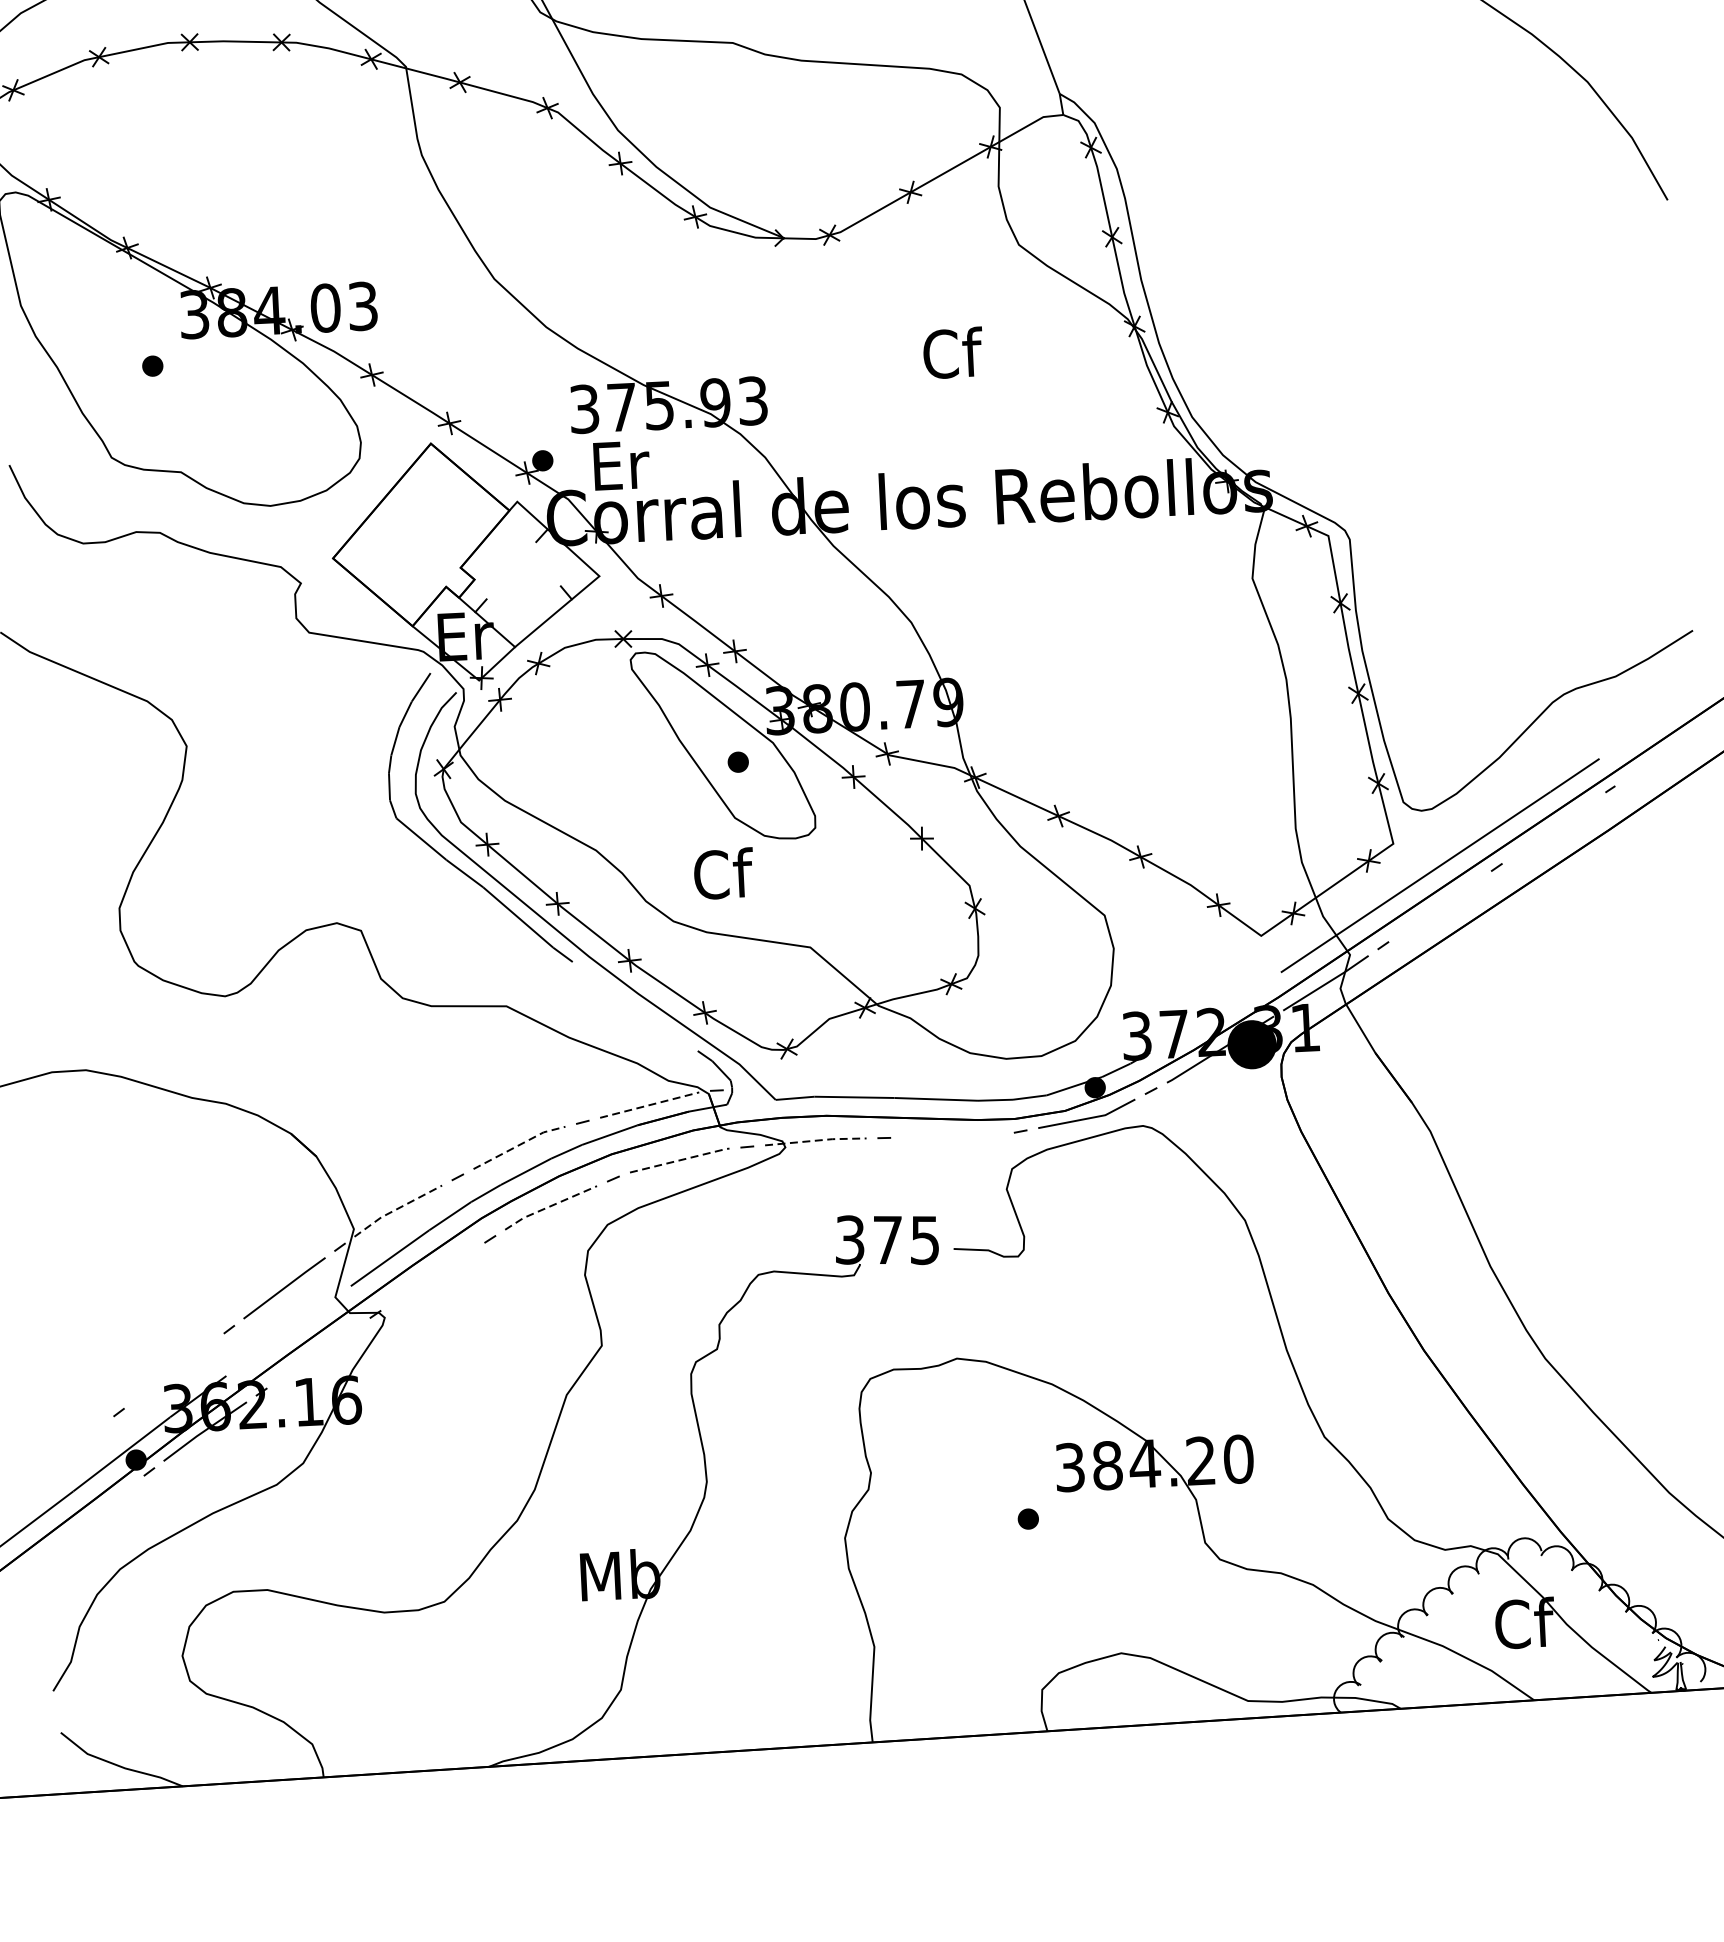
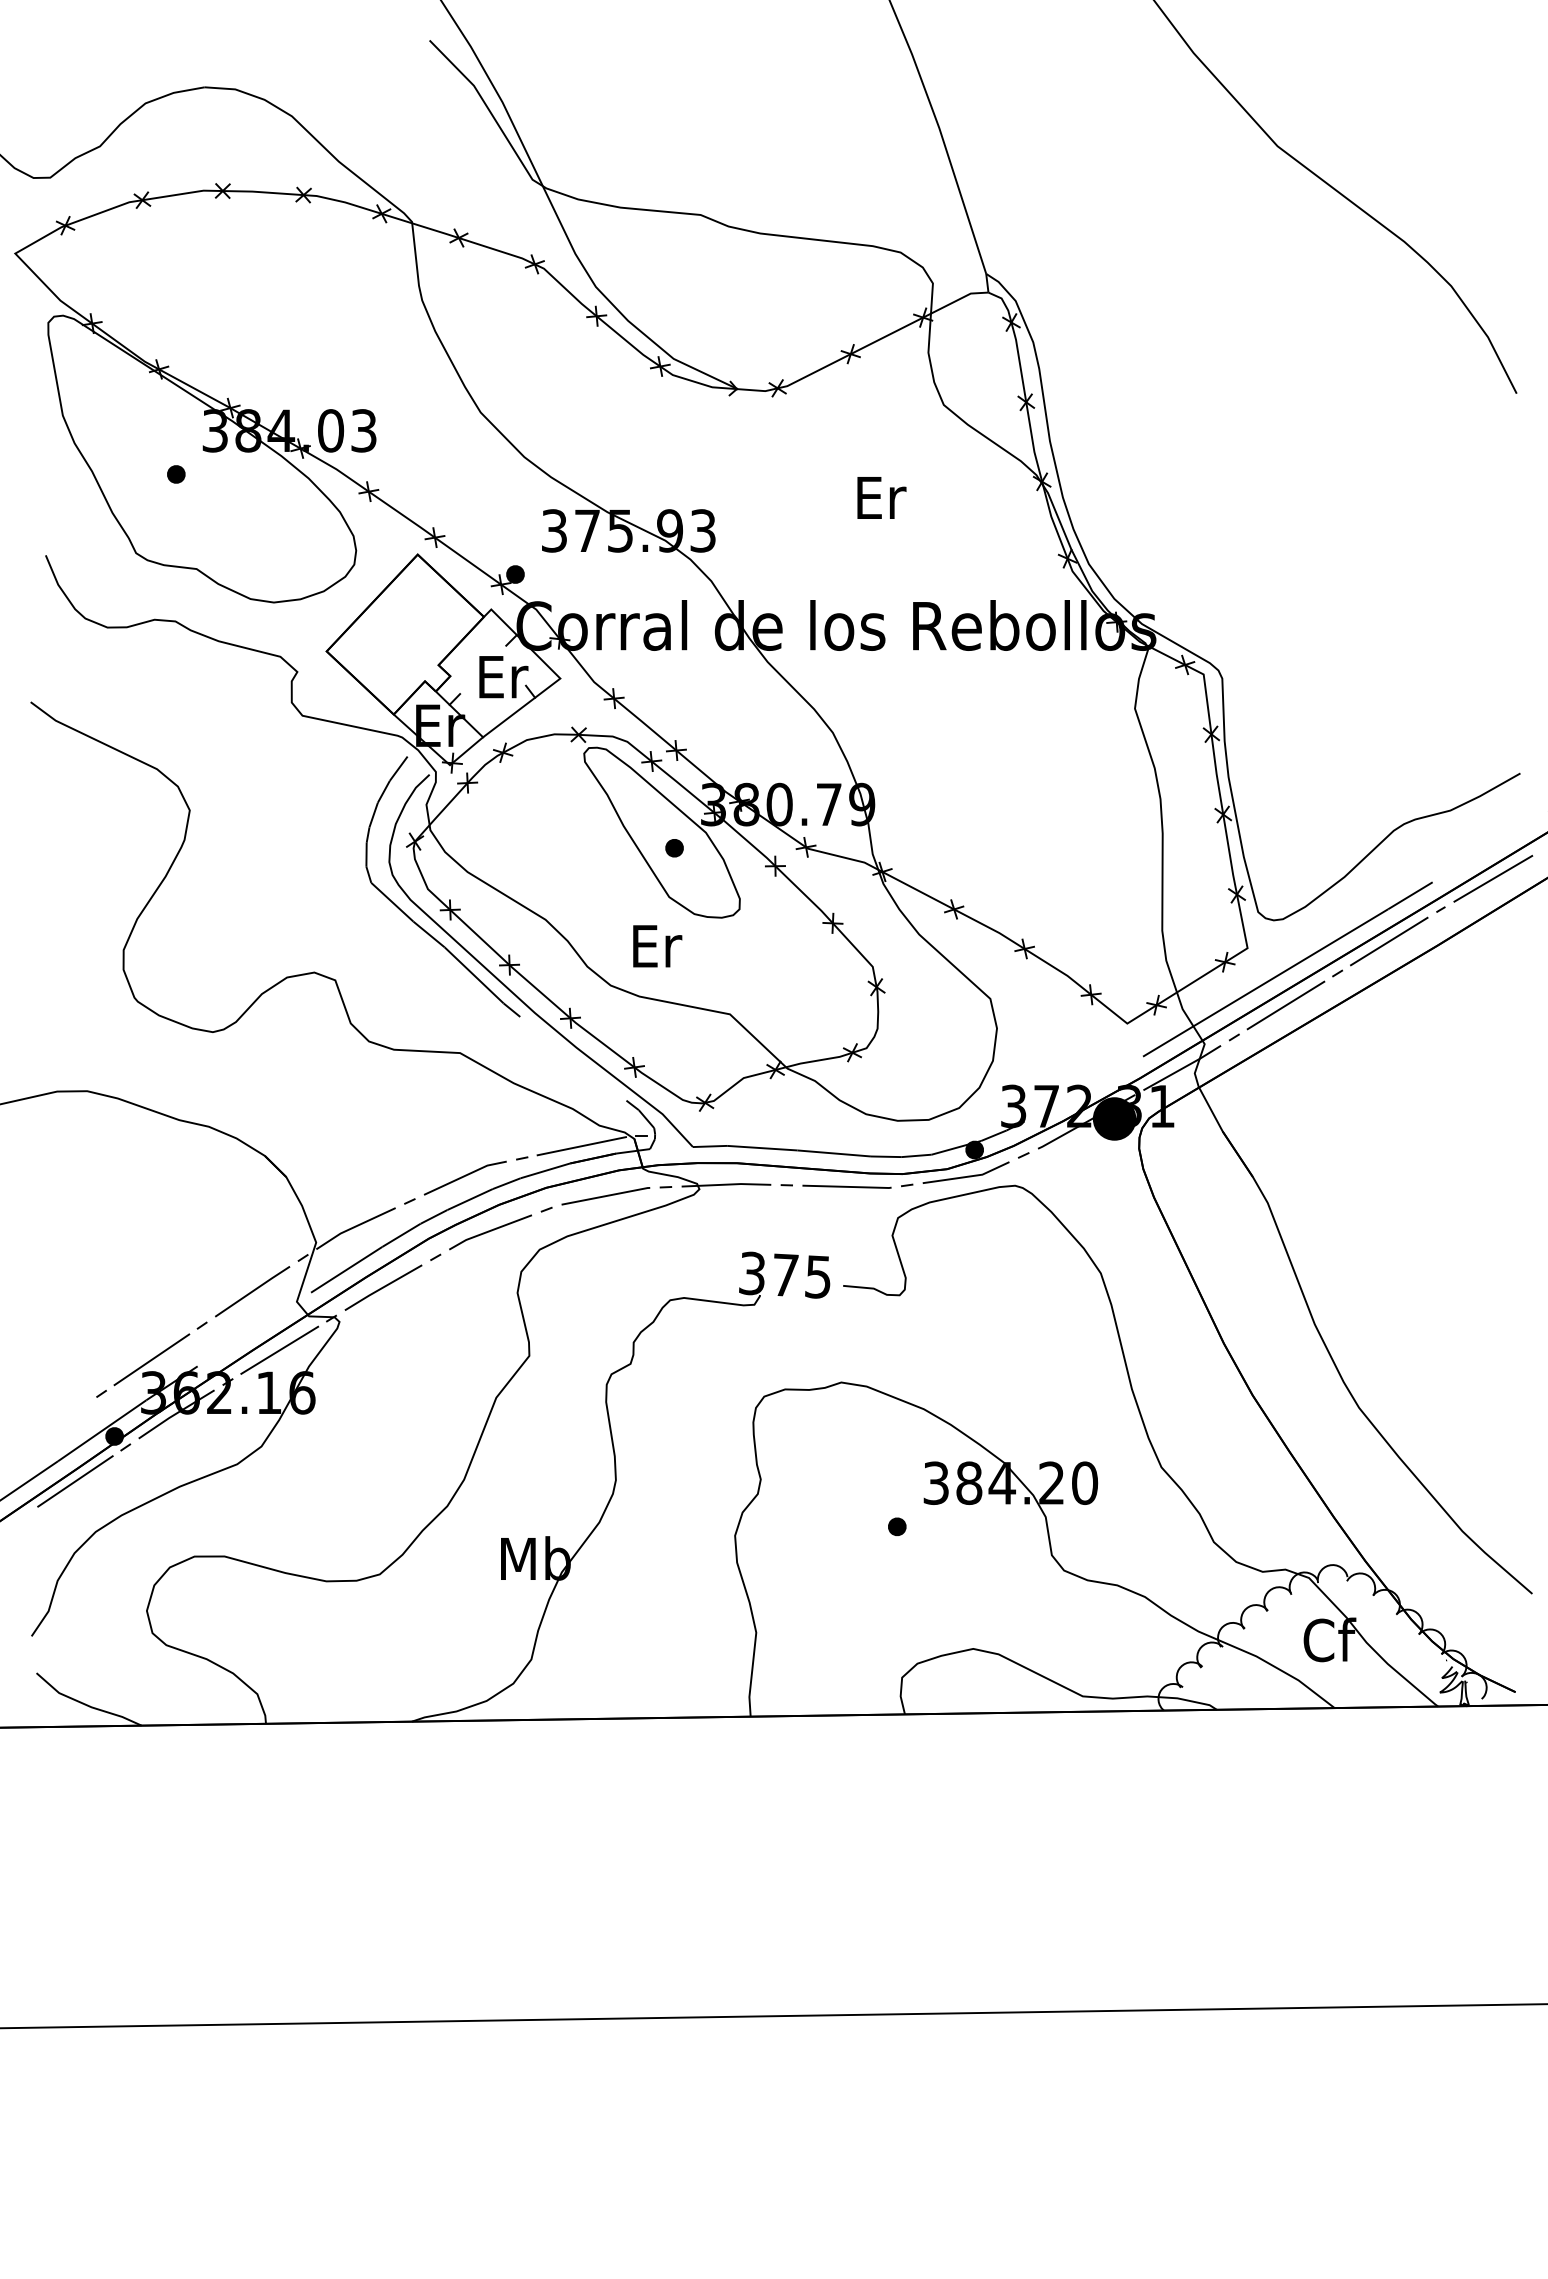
text: (953, 353) -> (881, 497), Cf -> Er
text: (621, 466) -> (503, 677), moved
line: (1668, 751) -> (1493, 878), added
line: (1553, 828) -> (1389, 941), added
text: (723, 873) -> (656, 945), Cf -> Er
line: (1439, 906) -> (1285, 1005), added
line: (650, 1105) -> (582, 1146), dashed -> solid
line: (951, 1136) -> (846, 1186), added
line: (816, 1140) -> (727, 1184), dashed -> solid
line: (519, 1144) -> (465, 1175), dashed -> solid
line: (680, 1159) -> (606, 1195), dashed -> solid
line: (549, 1206) -> (489, 1231), dashed -> solid
line: (397, 1208) -> (355, 1226), dashed -> solid
line: (432, 1276) -> (383, 1287), added
line: (318, 1352) -> (279, 1349), added
line: (173, 1370) -> (151, 1359), added
line: (94, 1513) -> (75, 1481), added

